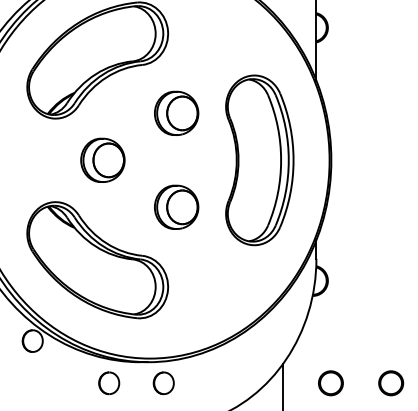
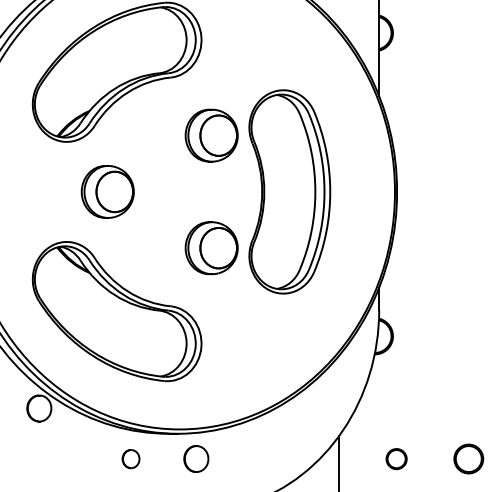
part: (102, 159) -> (107, 190), moved
part: (259, 160) -> (289, 192), moved
part: (109, 383) -> (131, 459), size x0.7
circle: (330, 383) -> (396, 459), size x0.7

